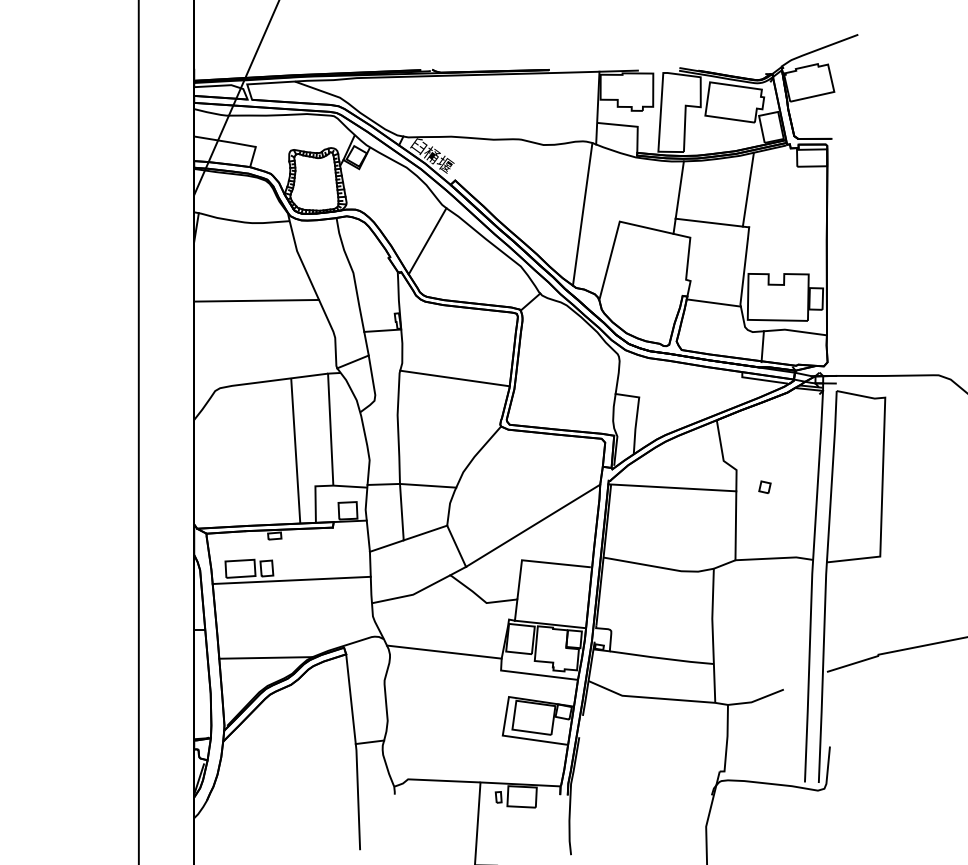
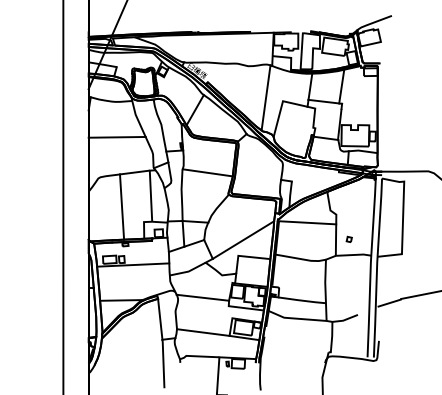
line: (296, 450) -> (122, 206), moved
part: (763, 485) -> (348, 238), moved
line: (445, 728) -> (203, 332), added

